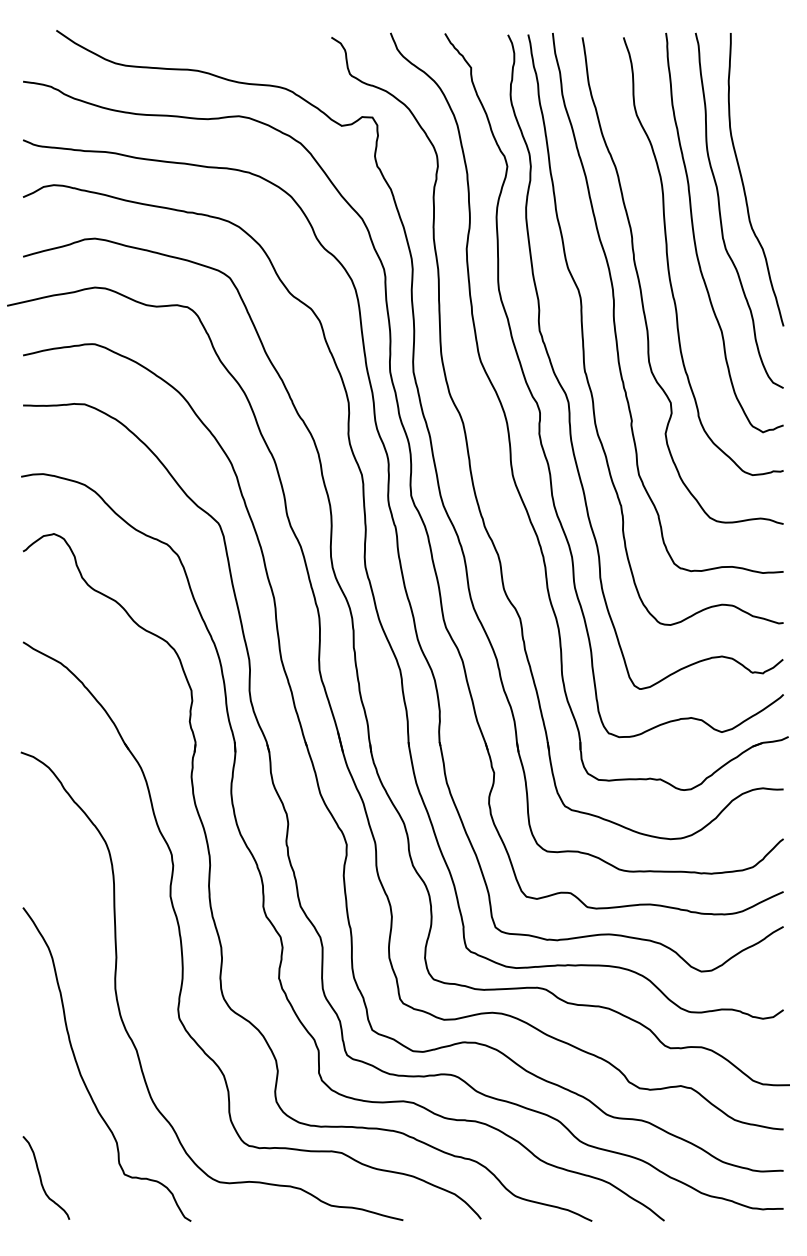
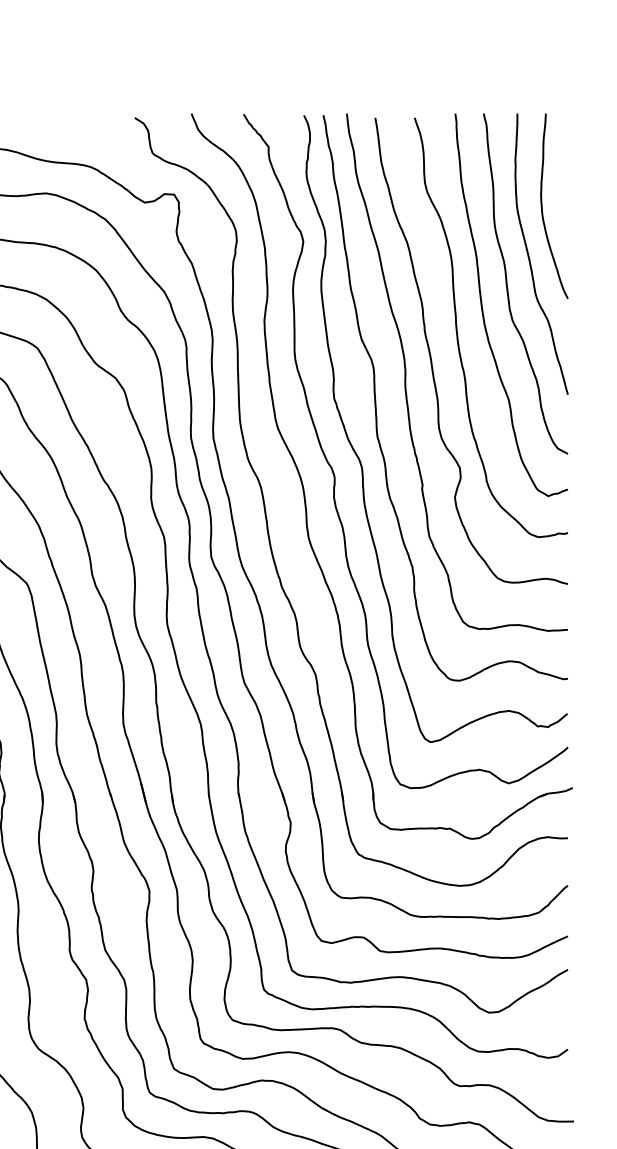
curve: (757, 129) -> (542, 206), added

